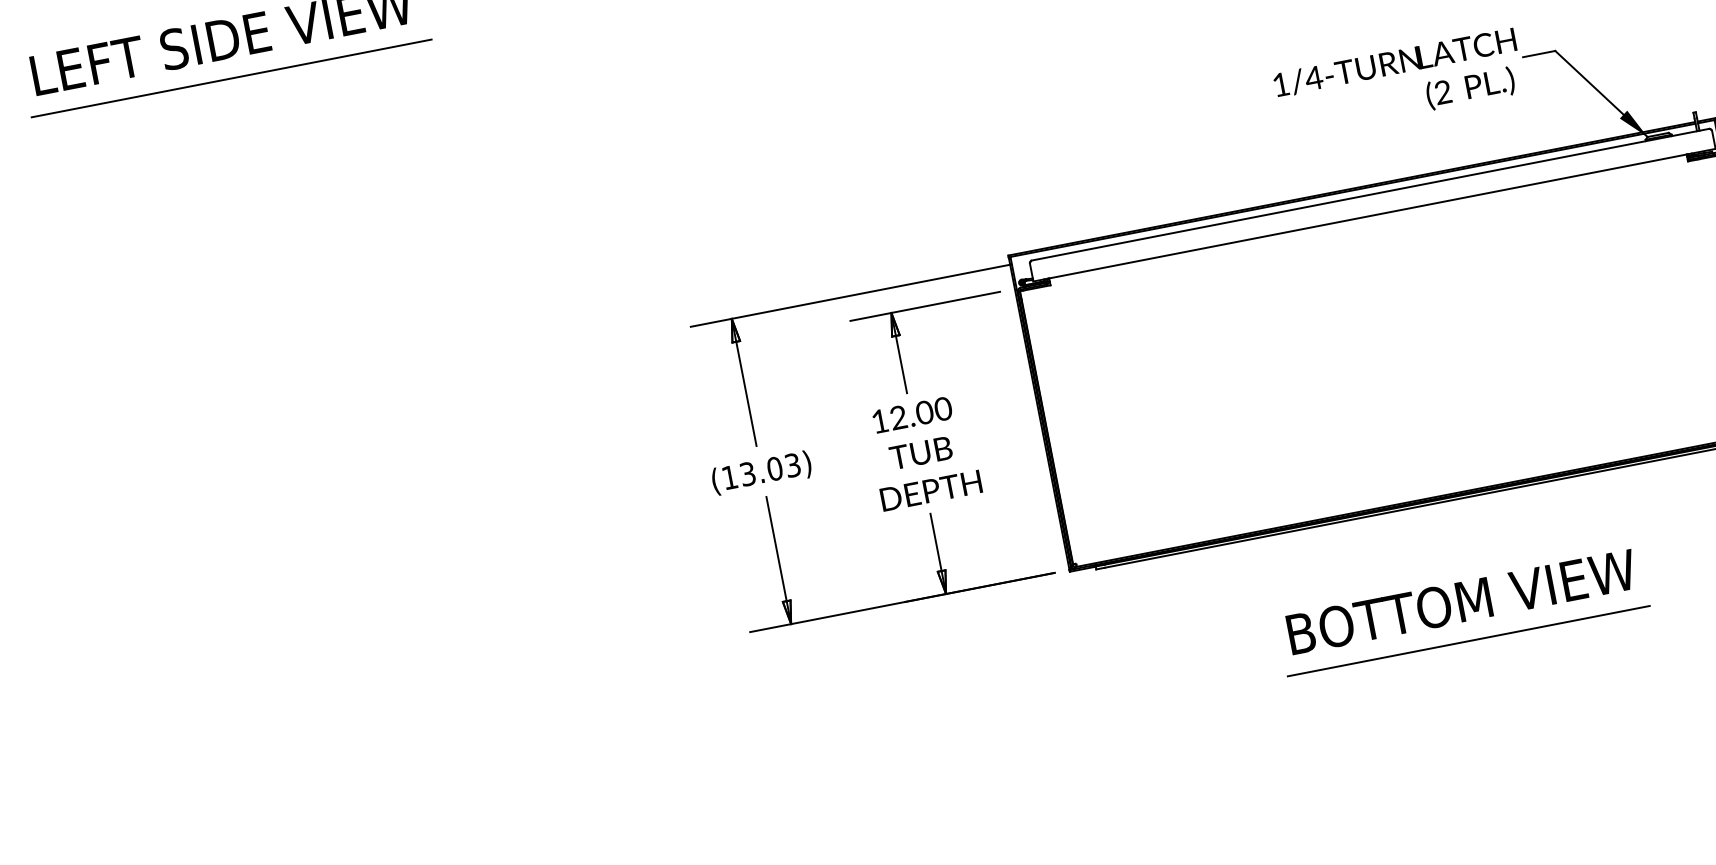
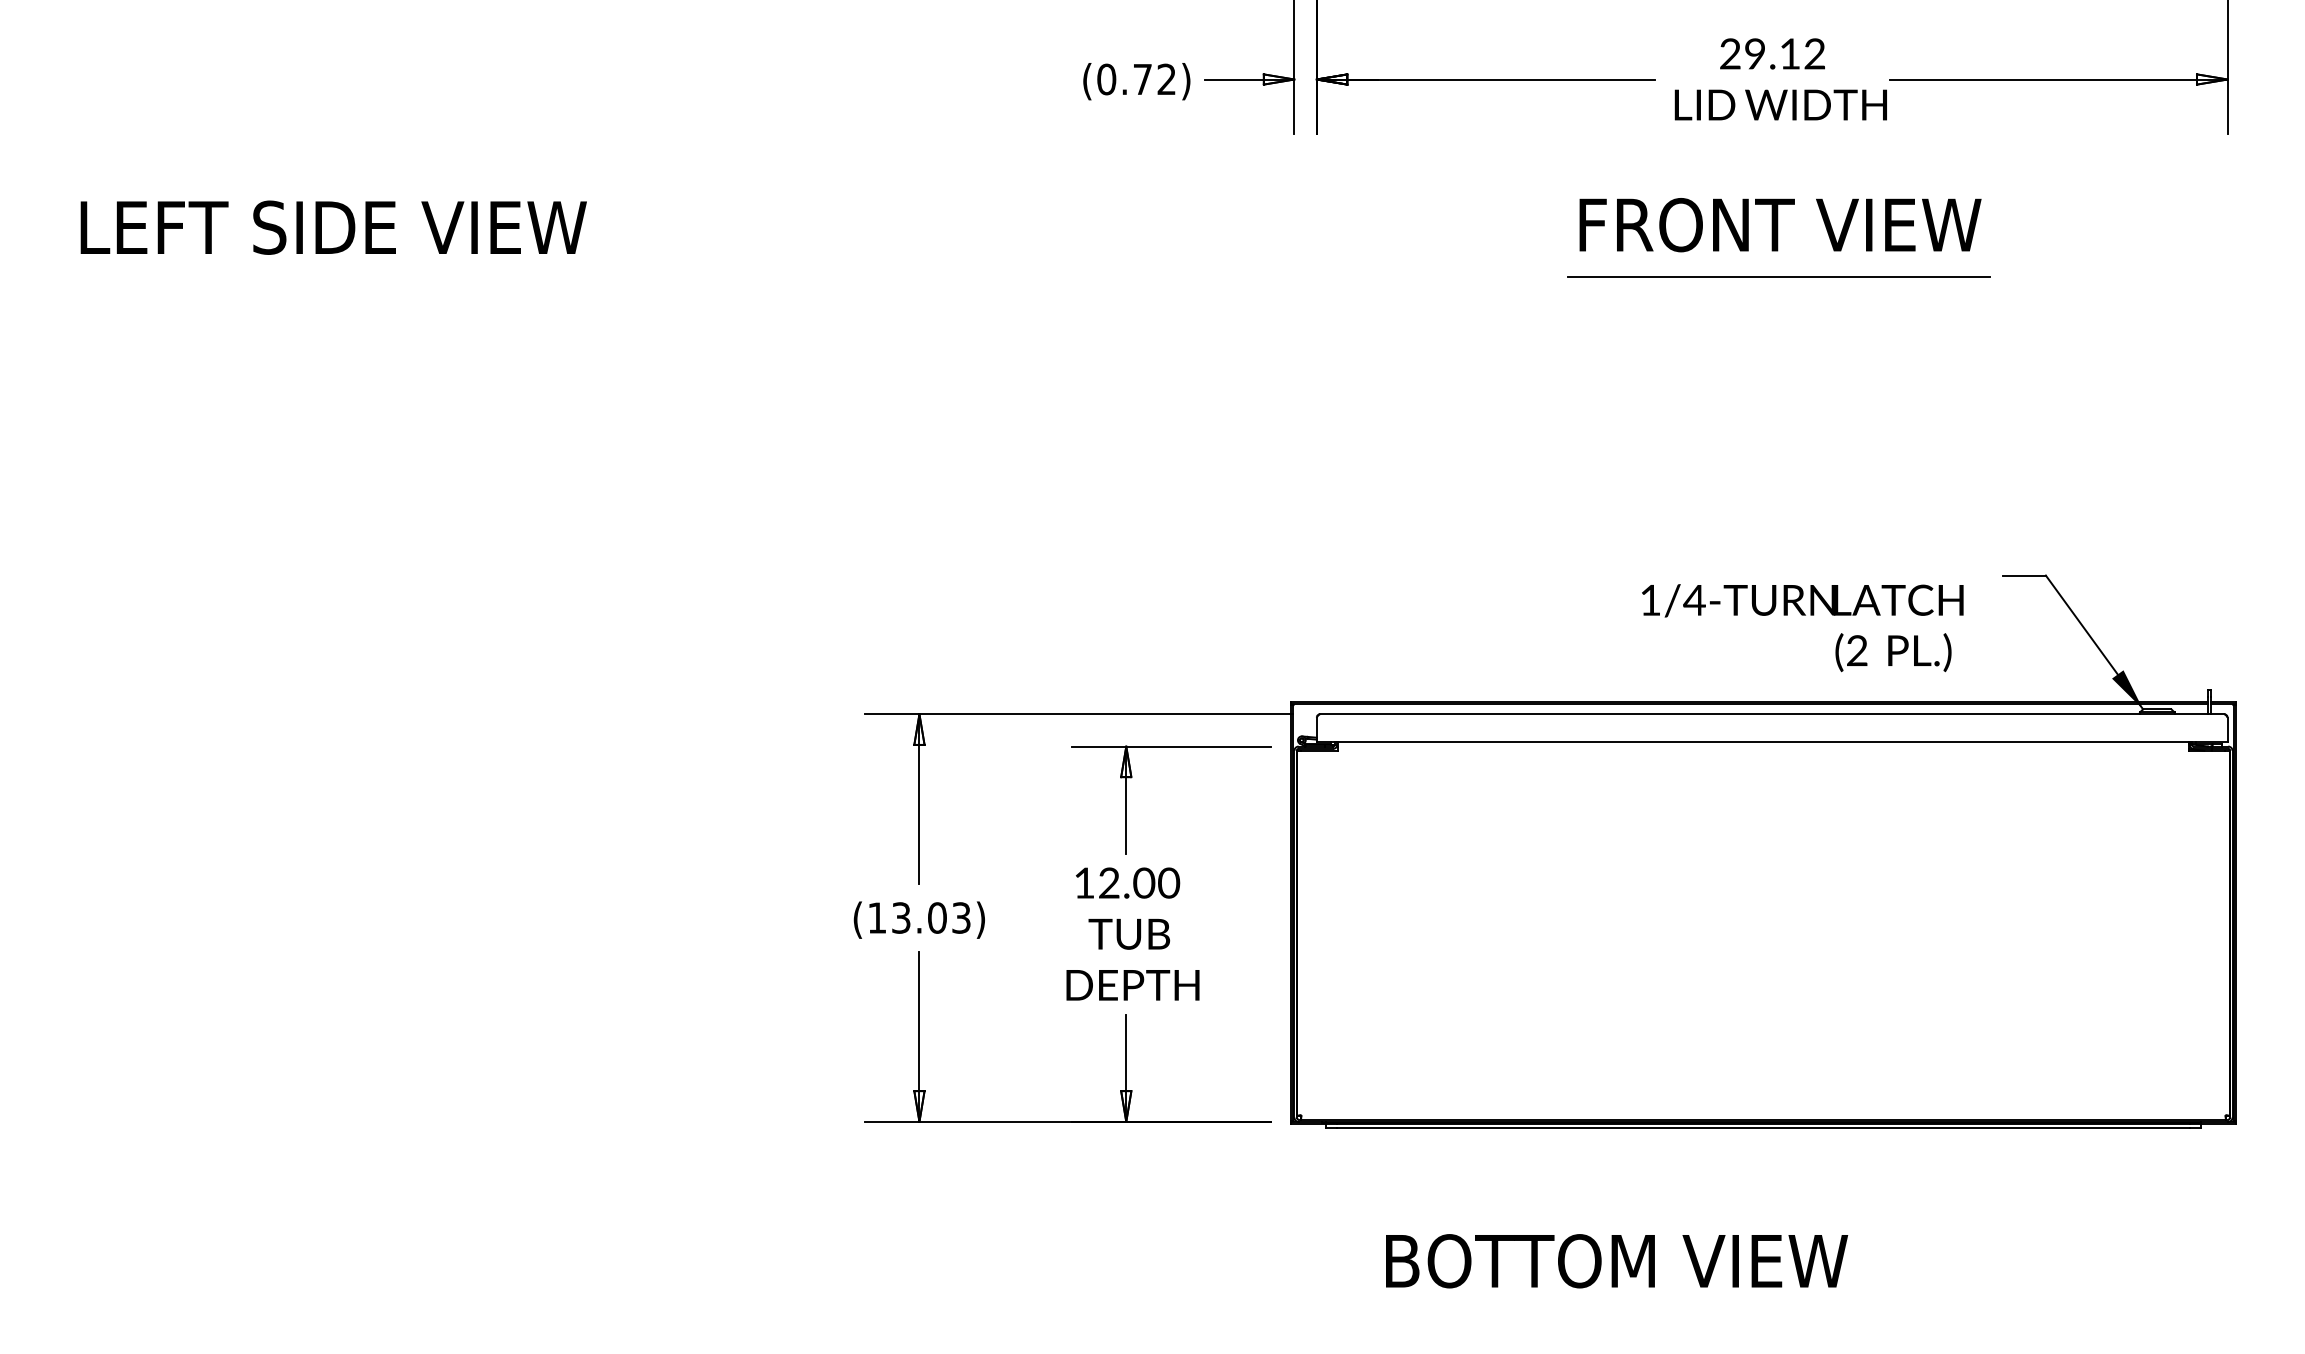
line: (231, 78) -> (336, 279), removed
text: (1398, 83) -> (1802, 628), moved
text: (1462, 602) -> (1617, 1261), moved
line: (1468, 640) -> (1786, 1312), removed

